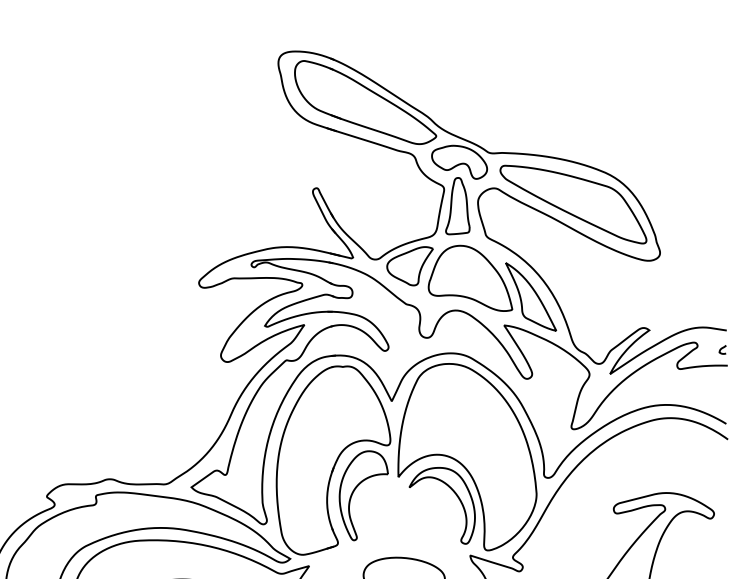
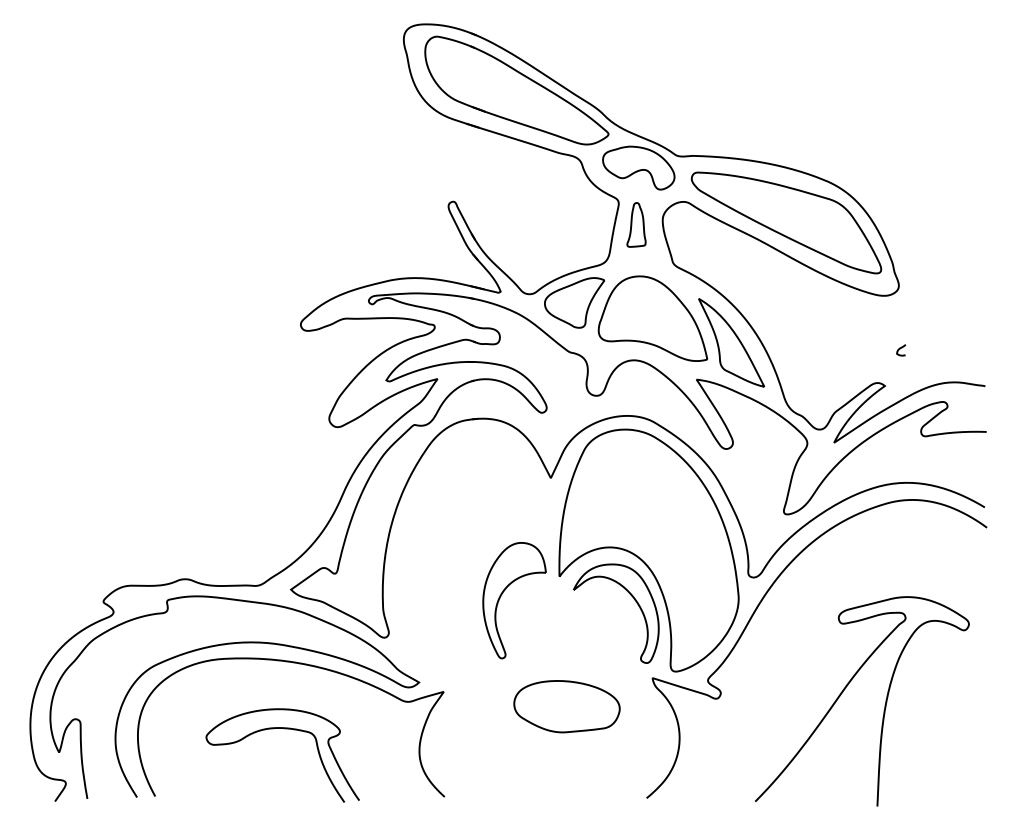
part: (457, 205) -> (636, 224), size x0.6
curve: (722, 349) -> (900, 349), moved
part: (332, 460) -> (474, 555), removed

